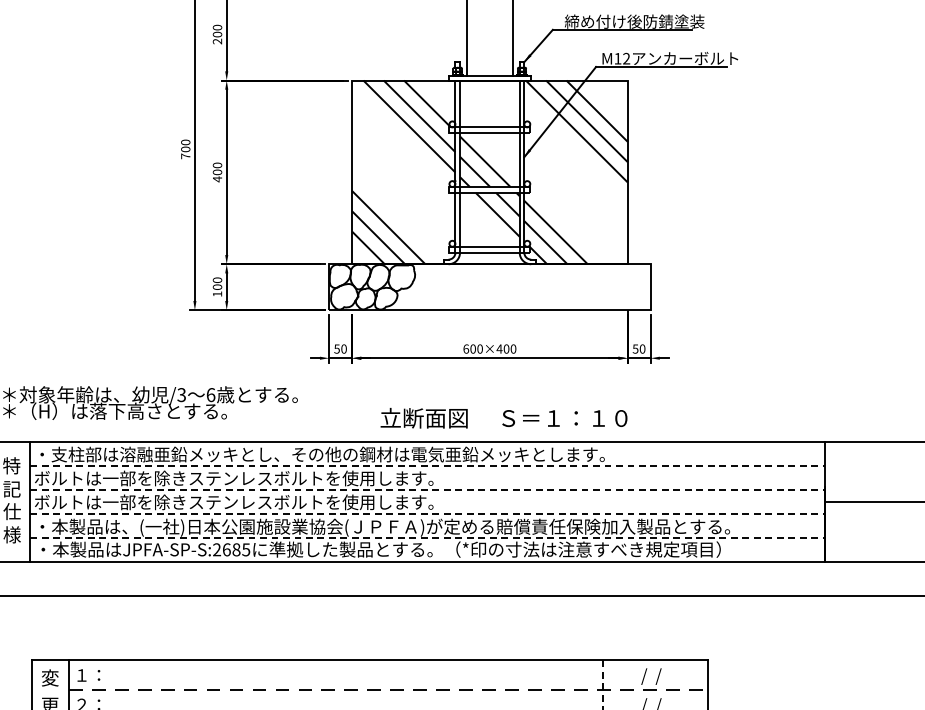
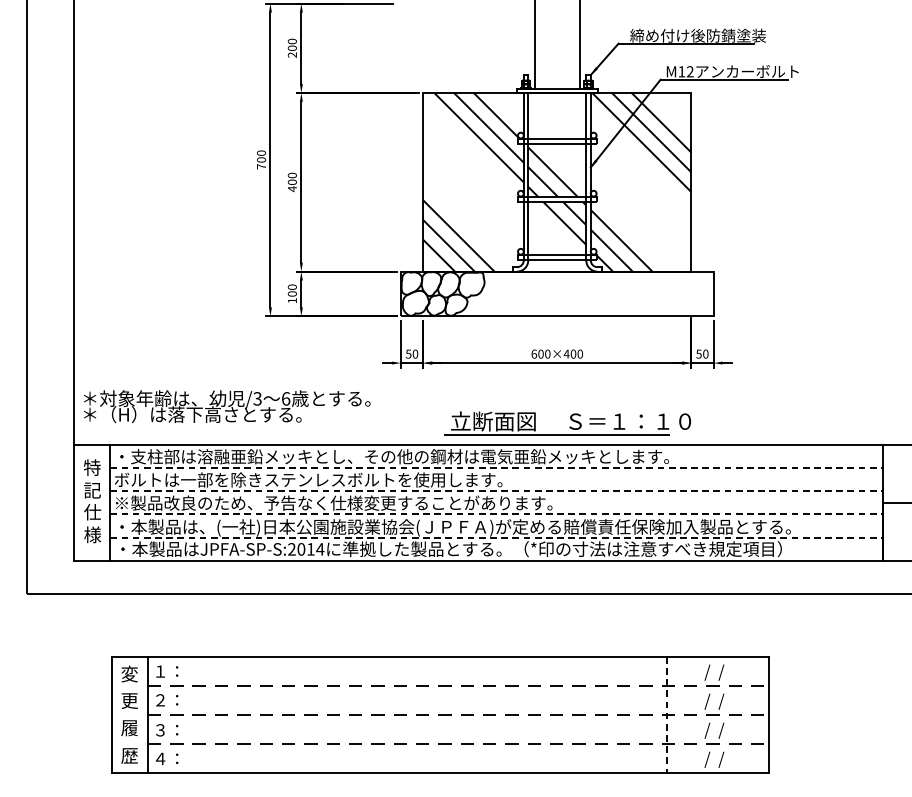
line: (490, 431) -> (557, 434), added
text: (259, 501) -> (333, 502), ボルトは一部を除きステンレスボルトを使用します。 -> ※製品改良のため、予告なく仕様変更することがあります。
text: (236, 549) -> (310, 549), JPFA-SP-S:2685 -> JPFA-SP-S:2014

